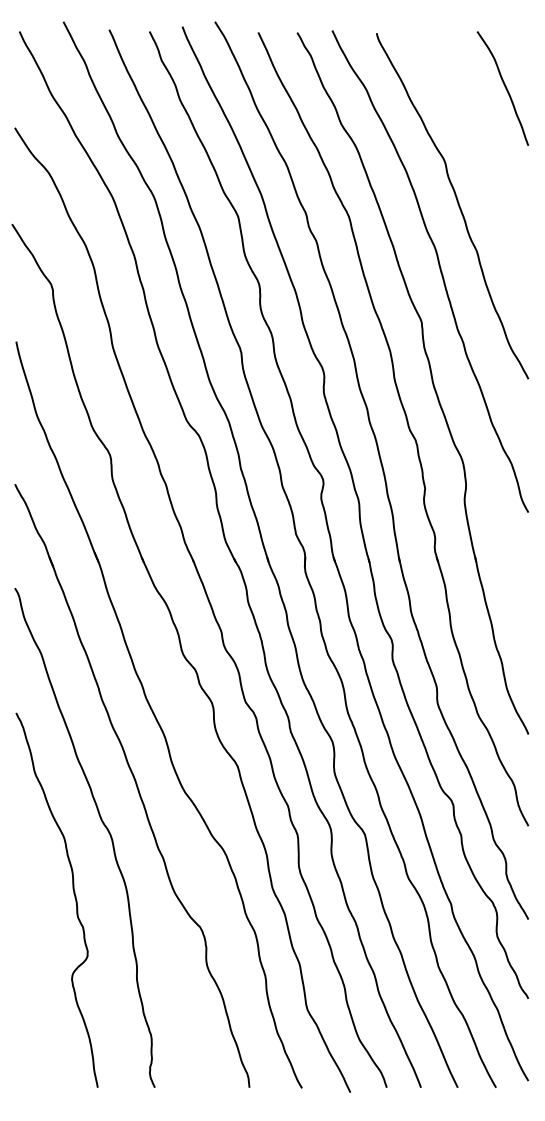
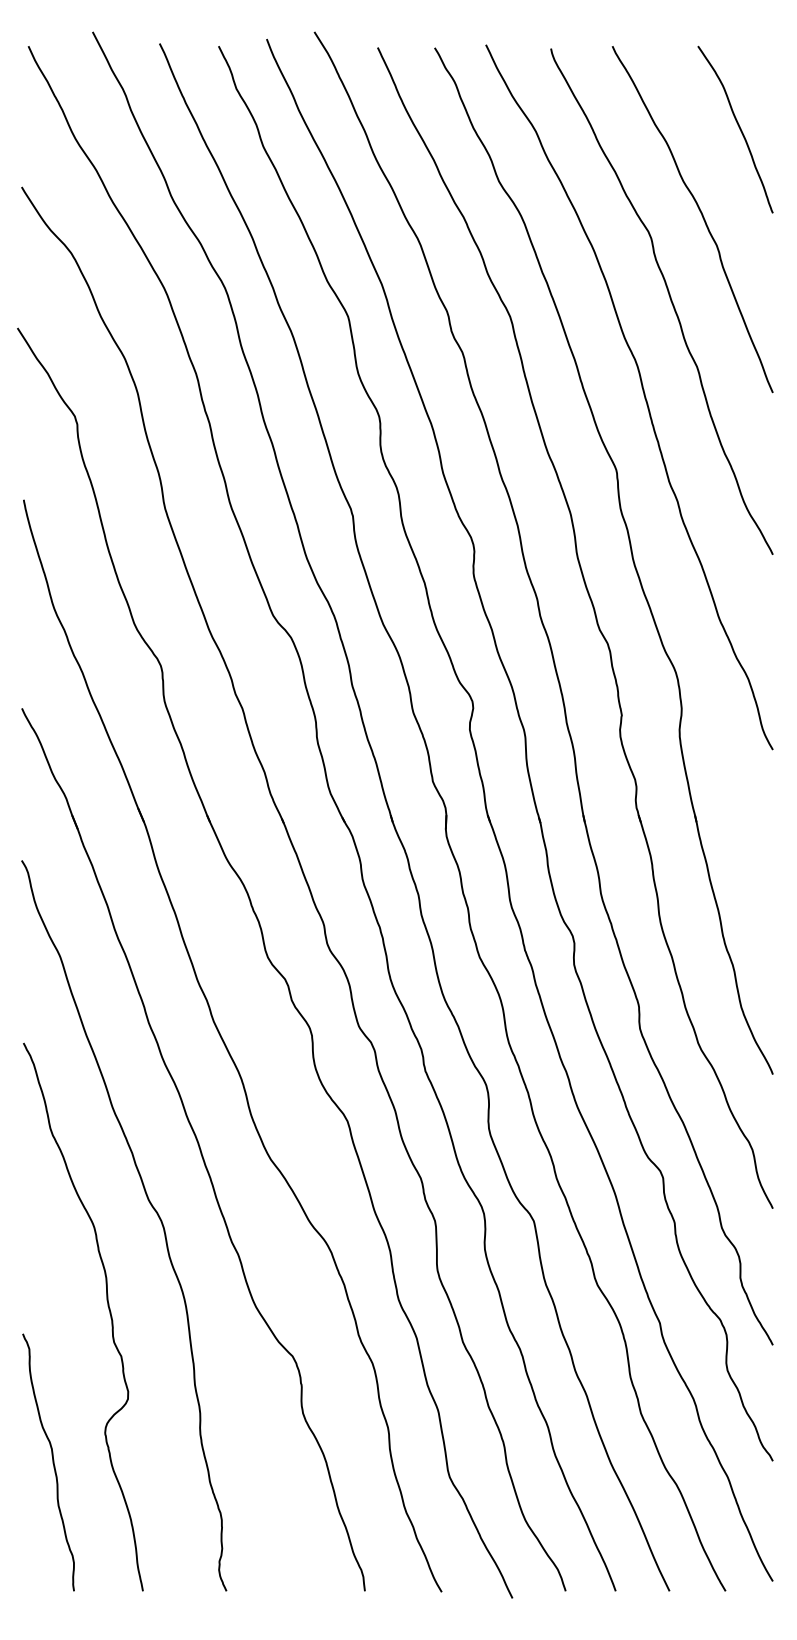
curve: (479, 148) -> (701, 217), added
curve: (35, 999) -> (51, 1462), added

